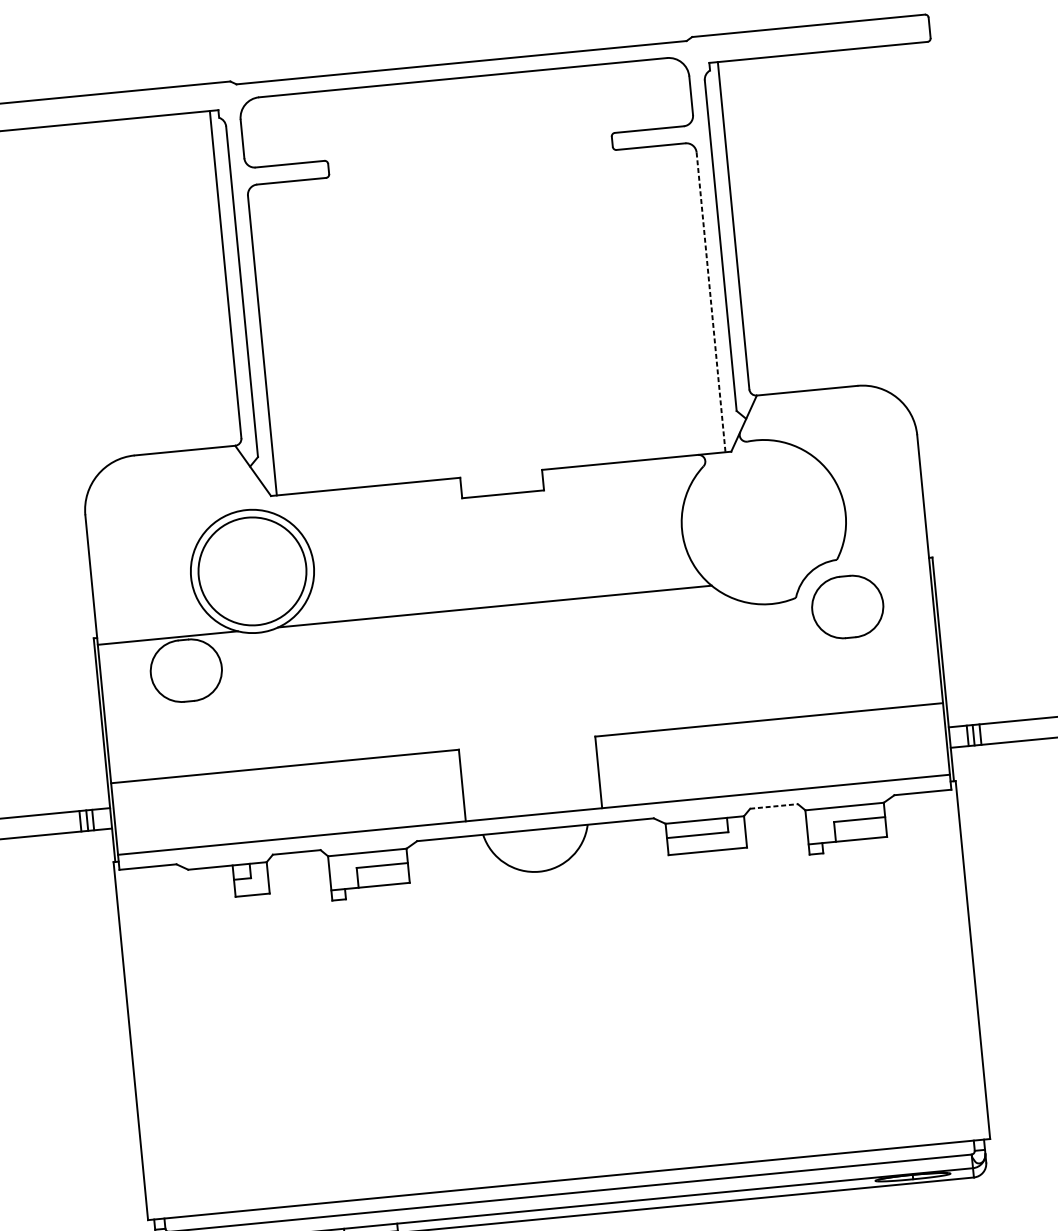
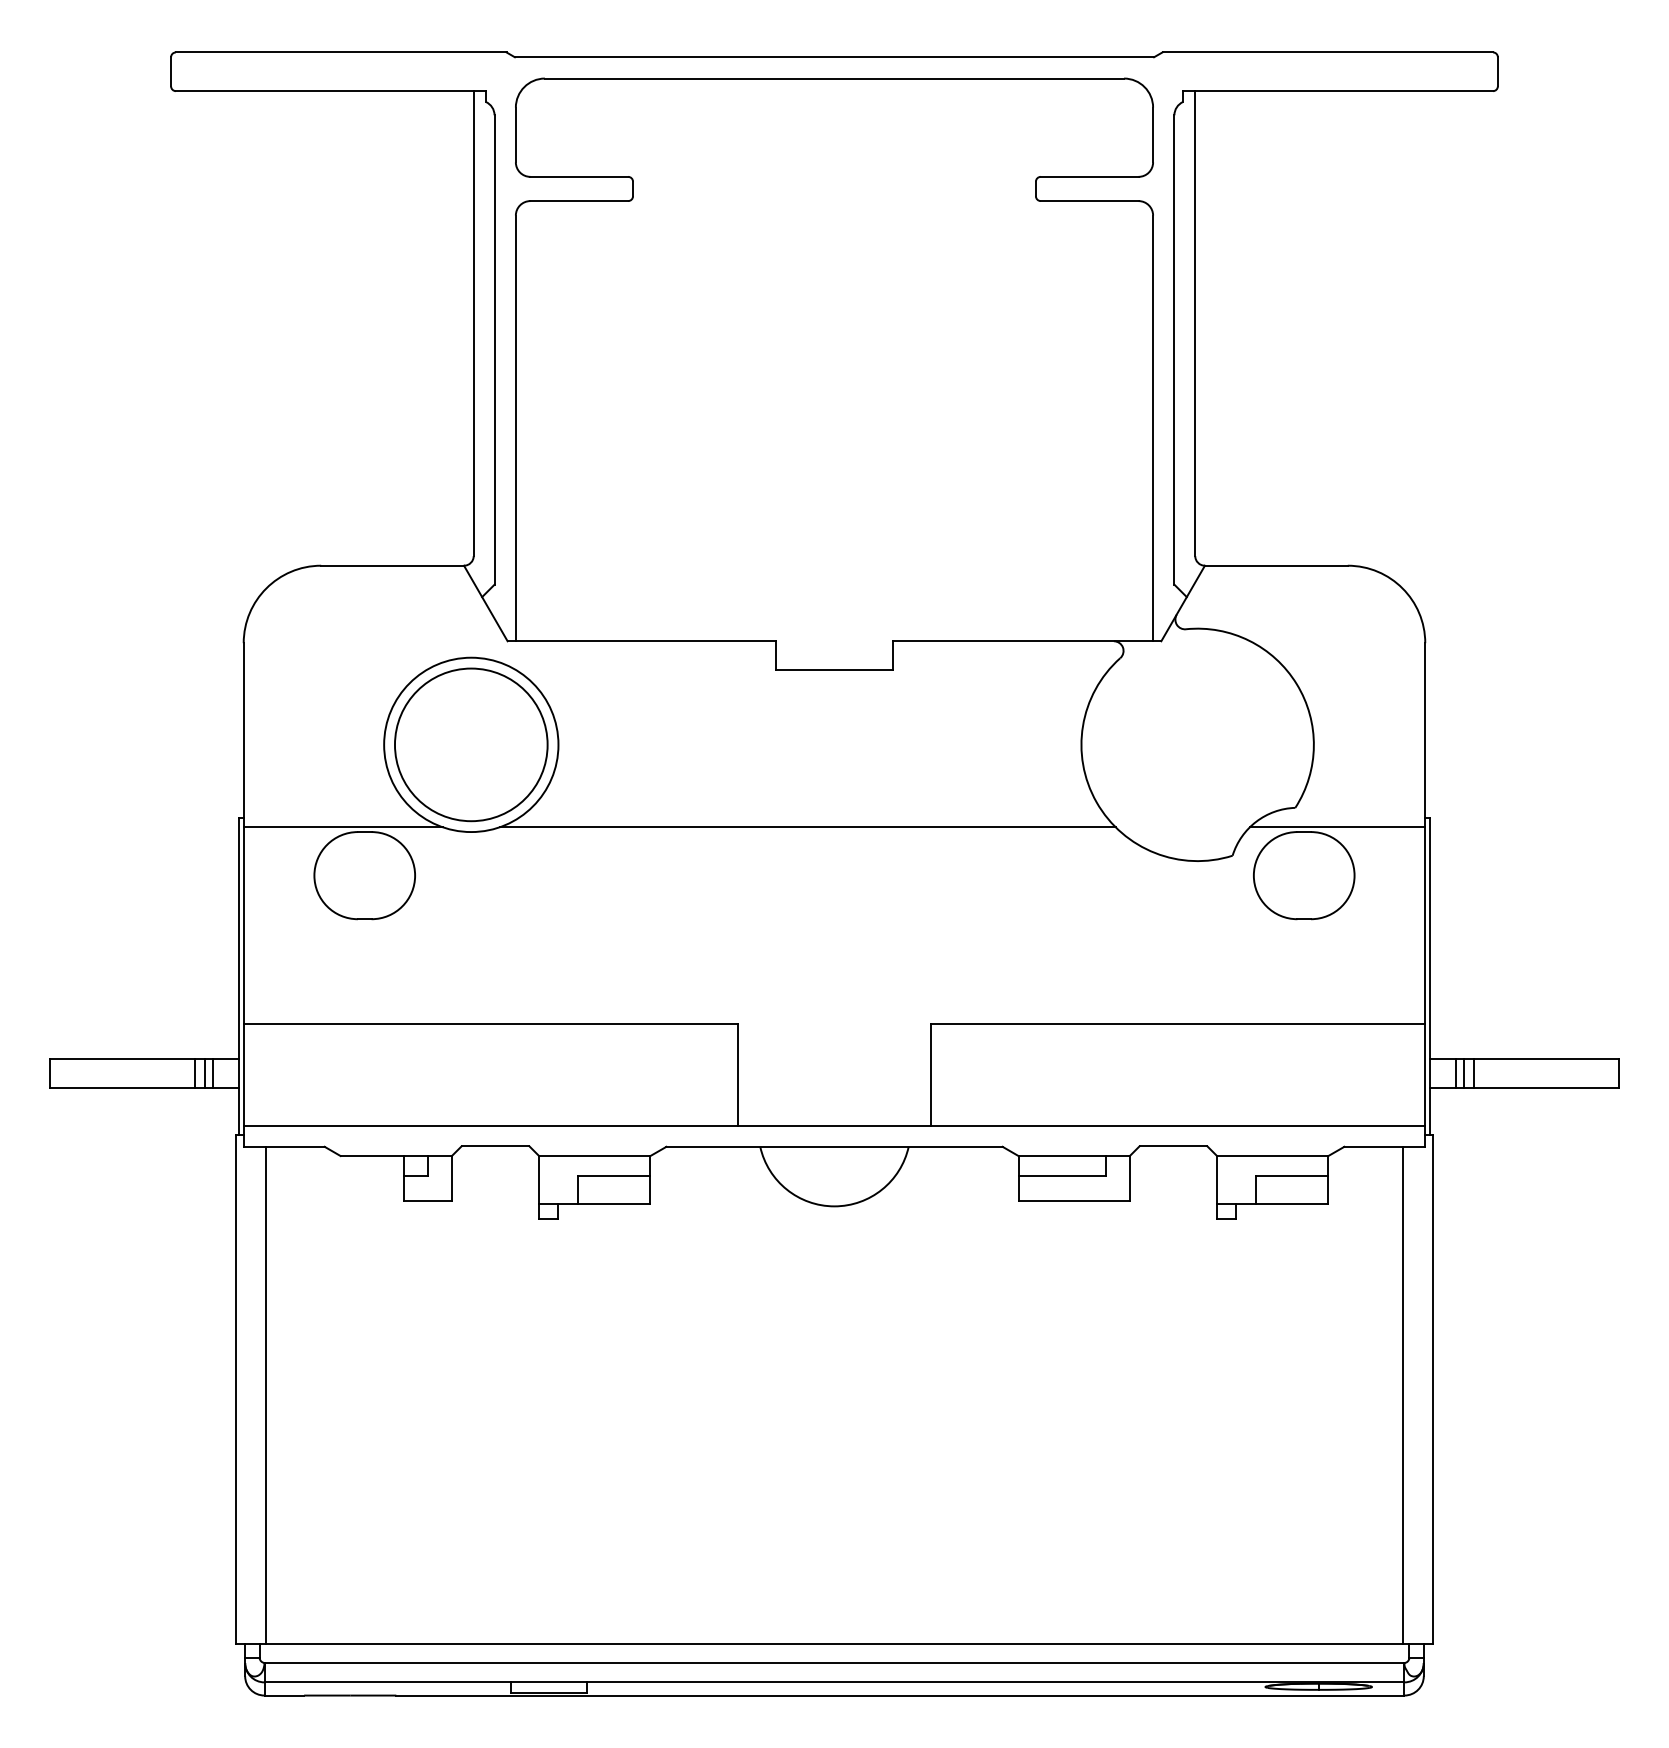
line: (711, 302) -> (1153, 428), dashed -> solid
line: (867, 570) -> (1337, 827), added
line: (774, 806) -> (1173, 1146), dashed -> solid
line: (952, 965) -> (1403, 1394), added
line: (151, 1042) -> (265, 1394), added

